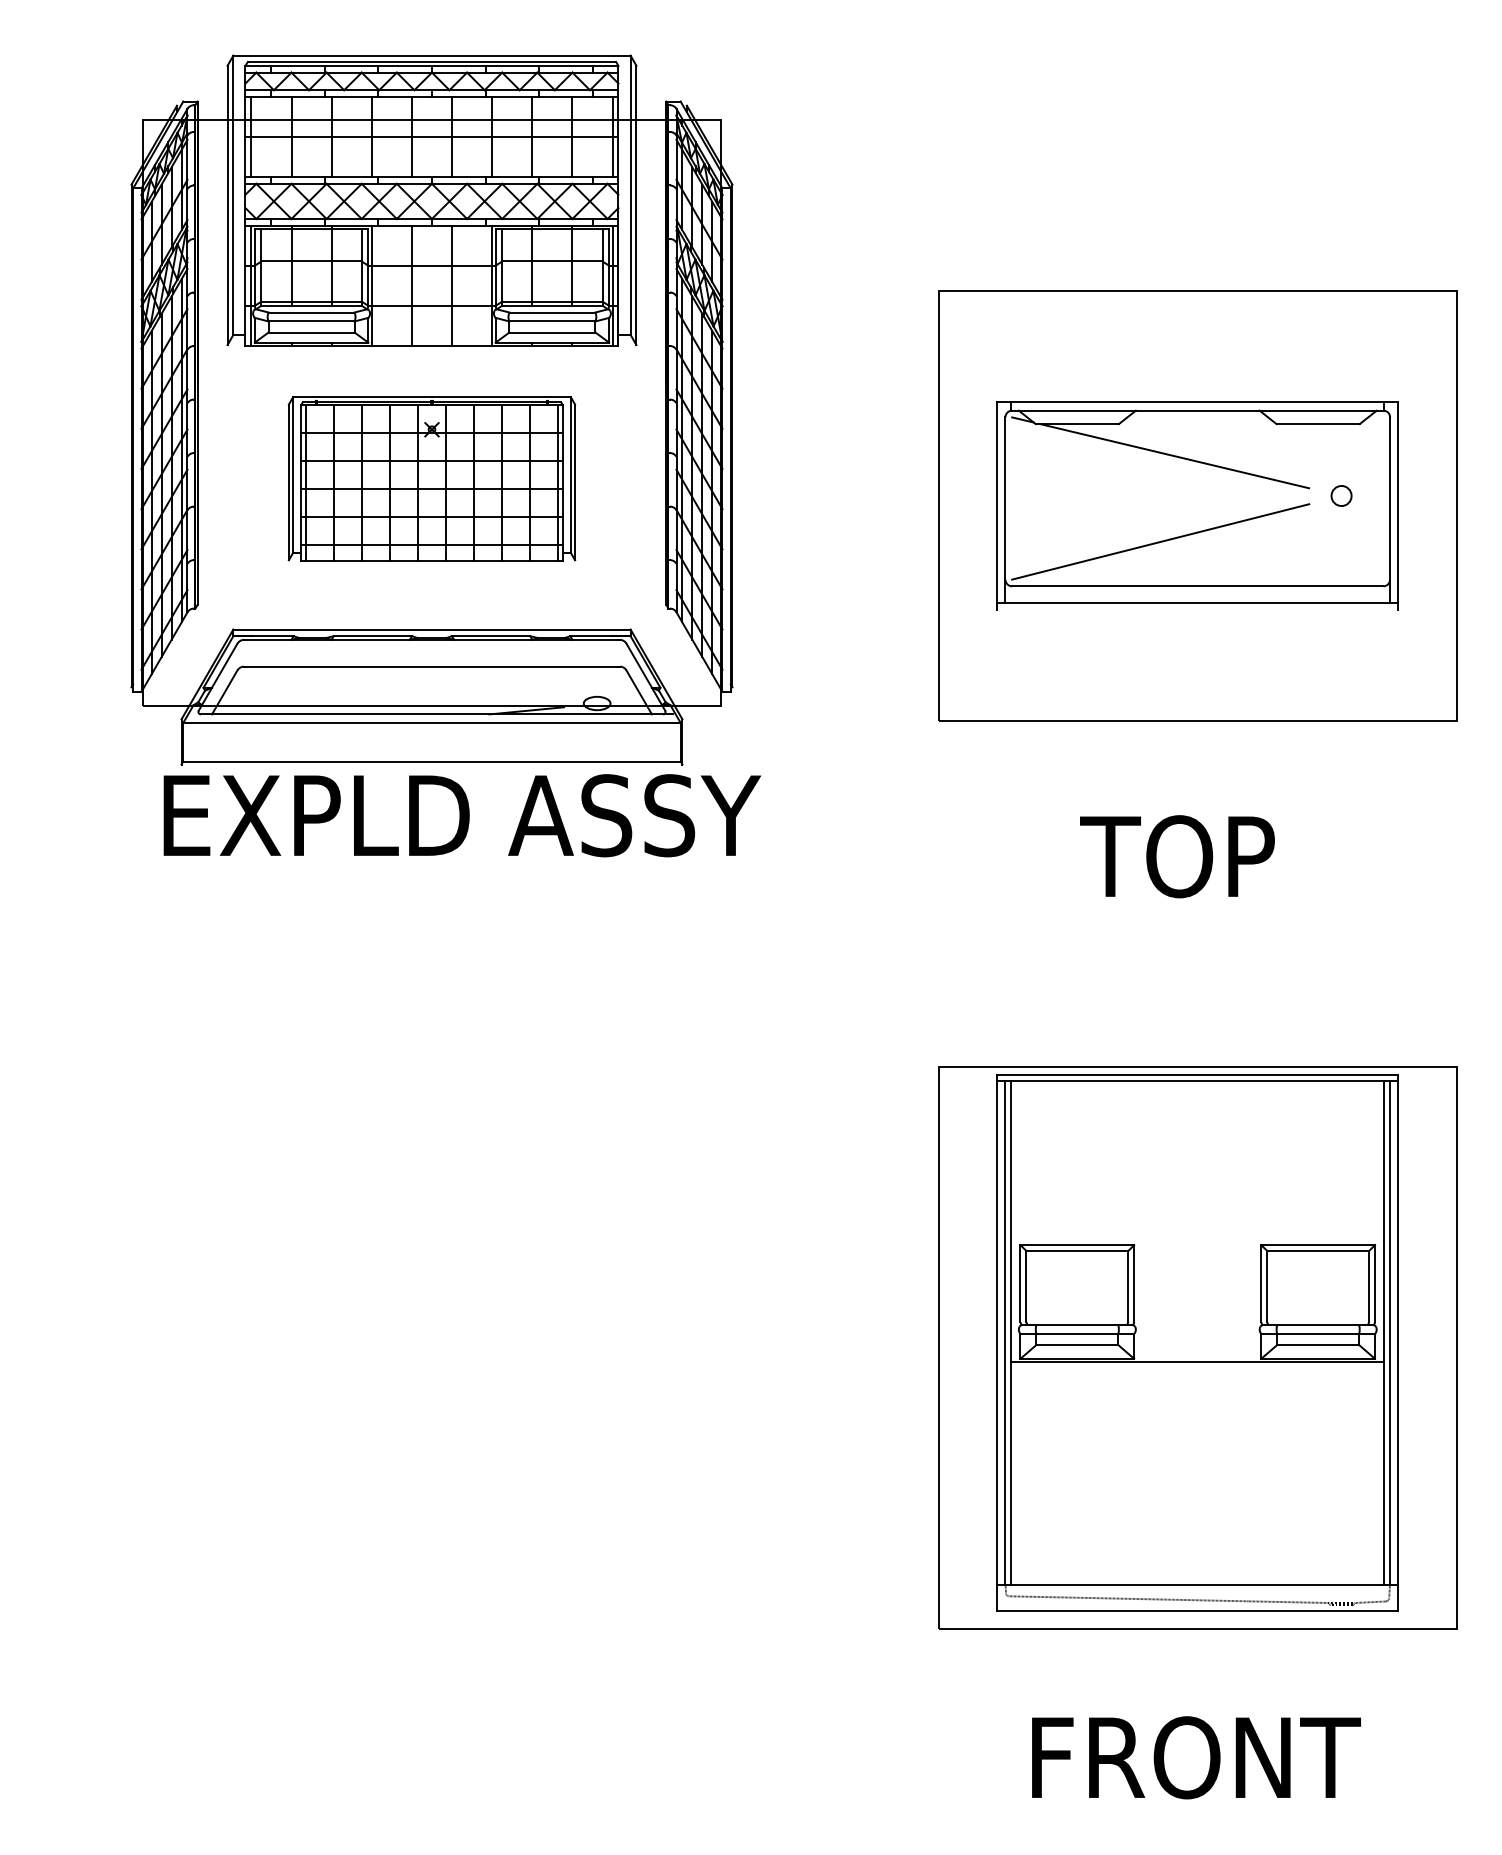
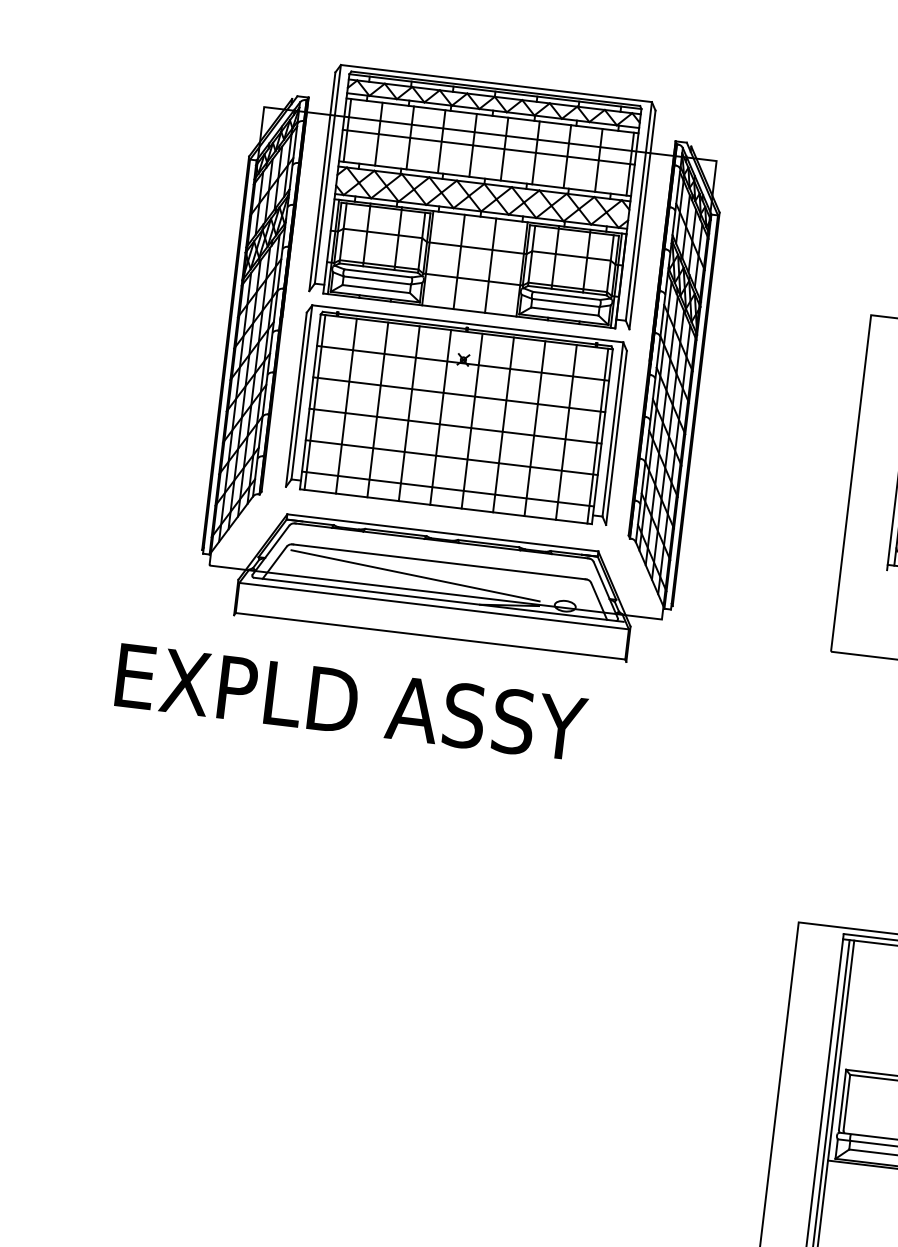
part: (431, 478) -> (456, 414), size x1.43
line: (404, 687) -> (415, 575), added
text: (462, 815) -> (351, 702), moved

